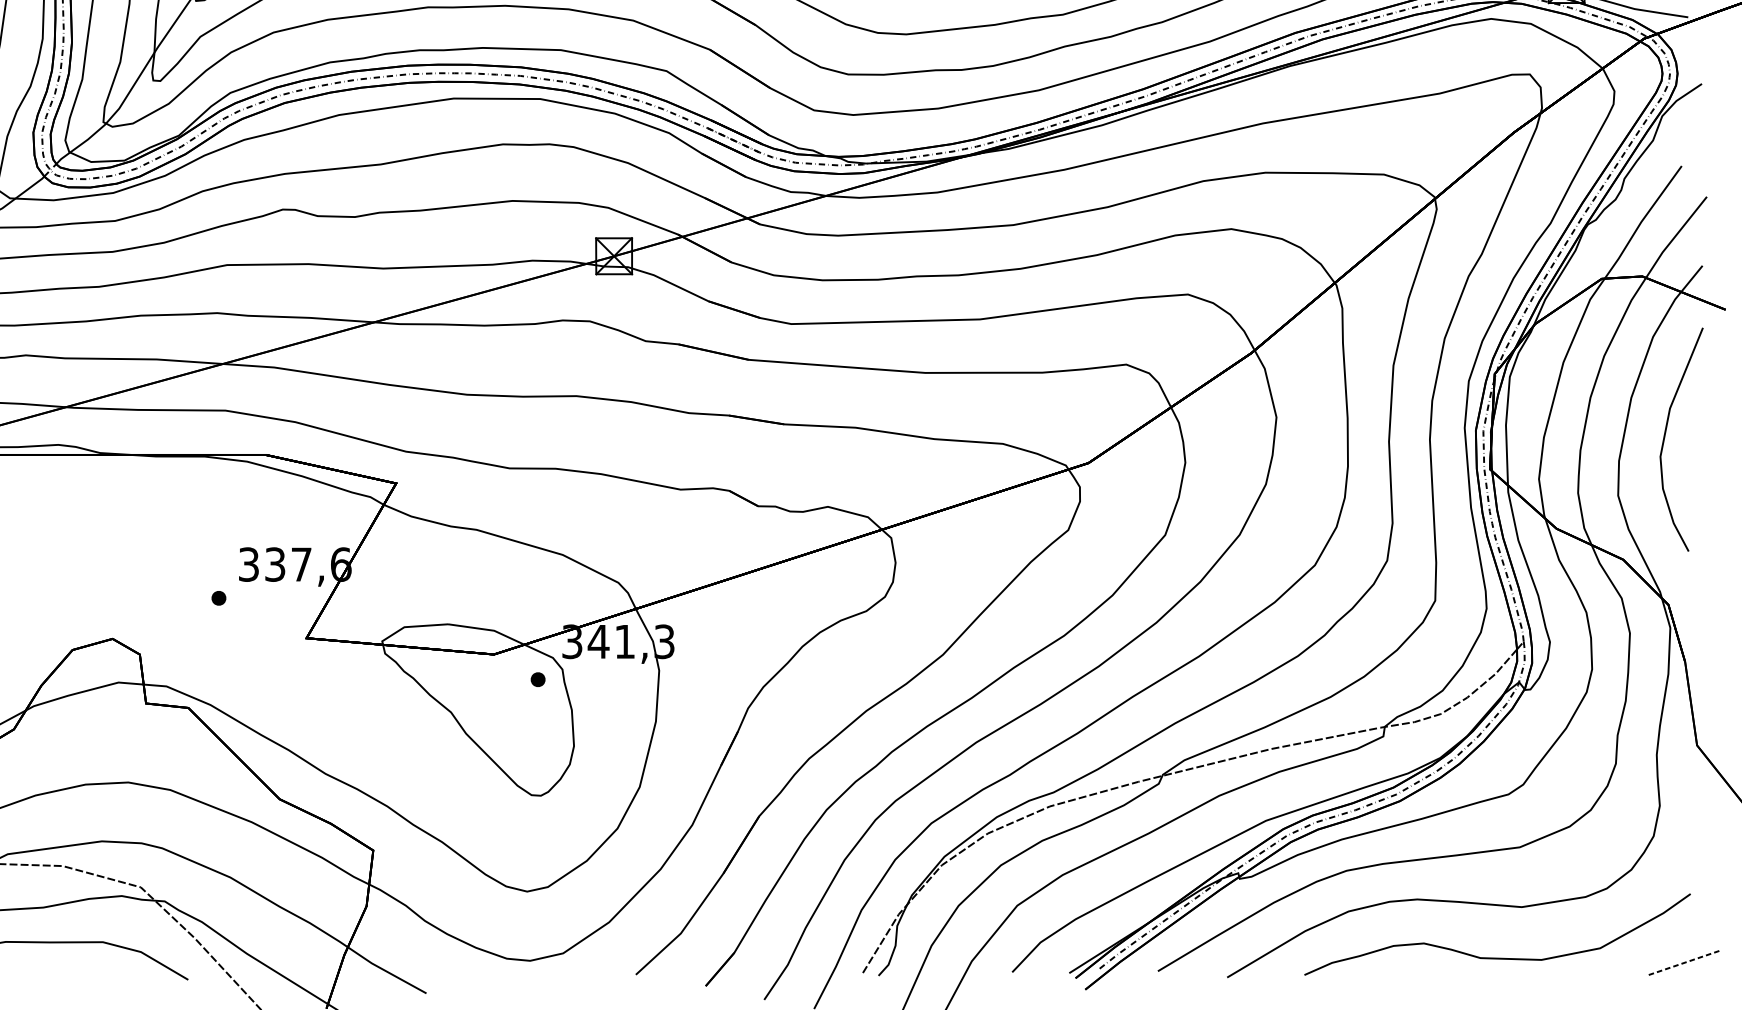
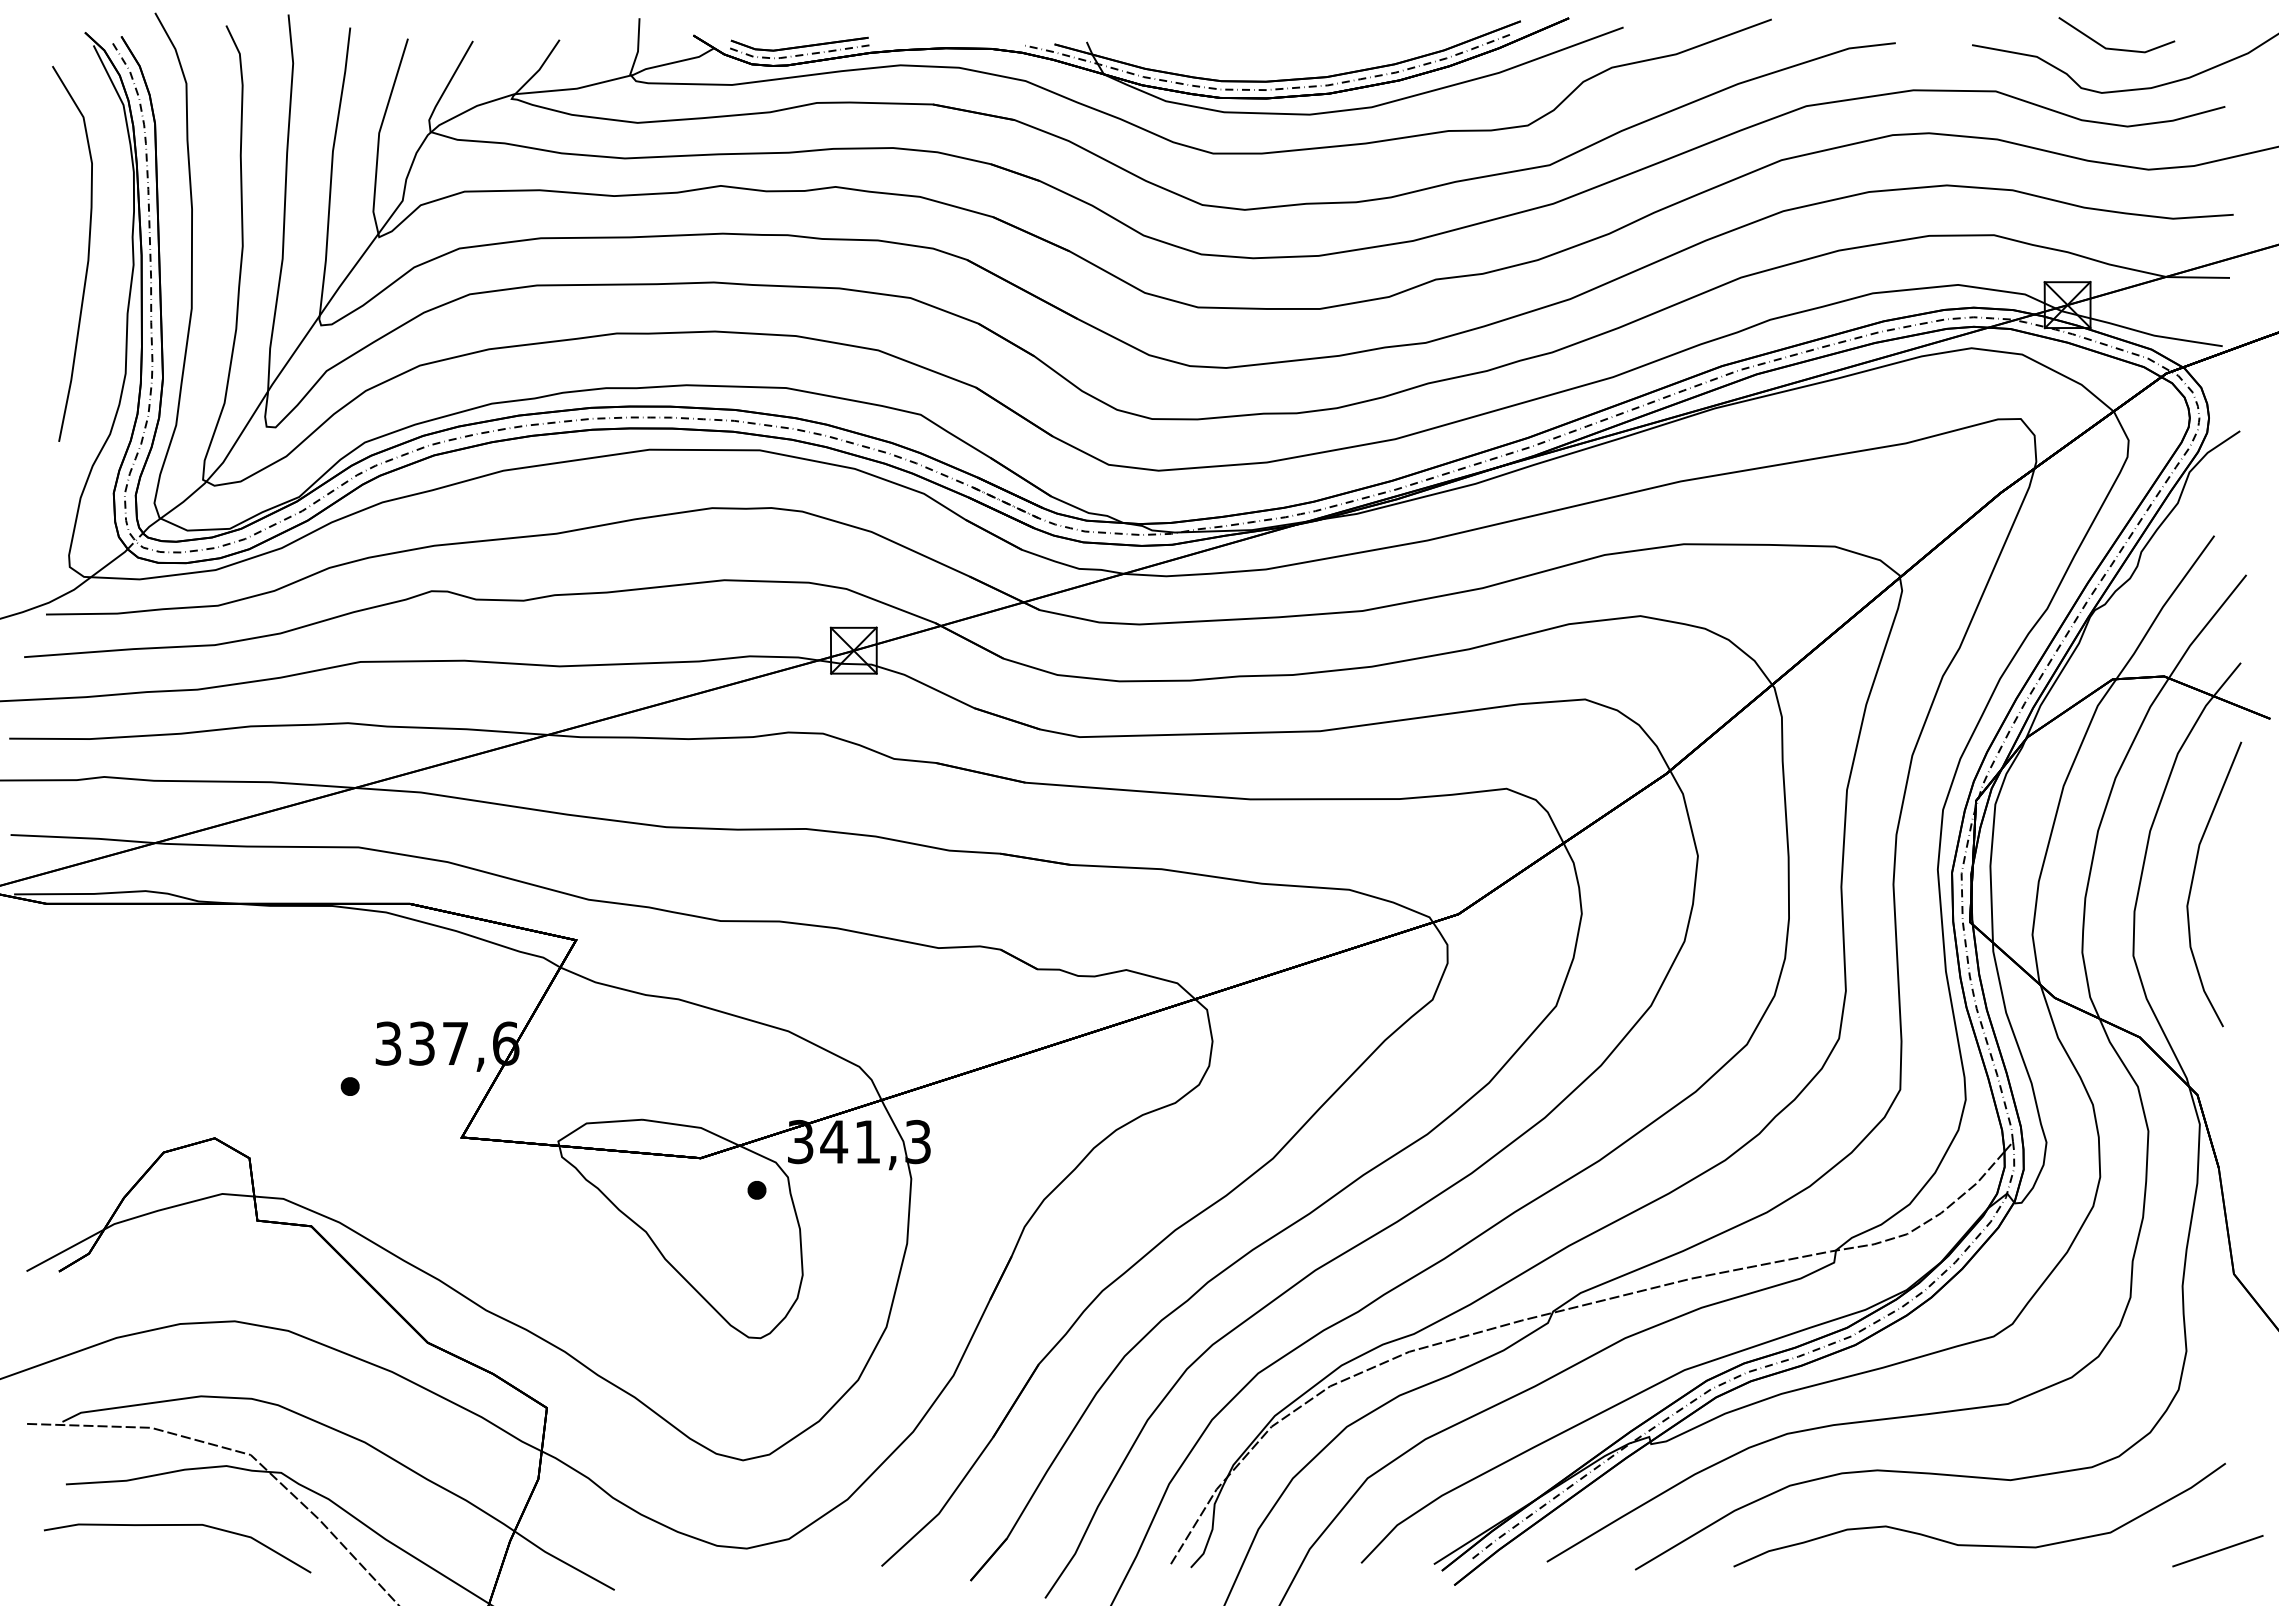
line: (1684, 962) -> (2218, 1550), dashed -> solid

